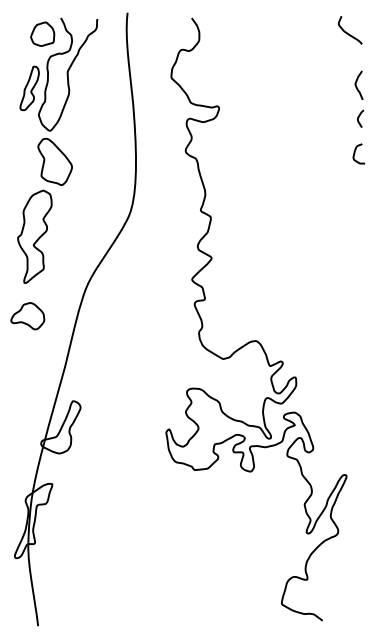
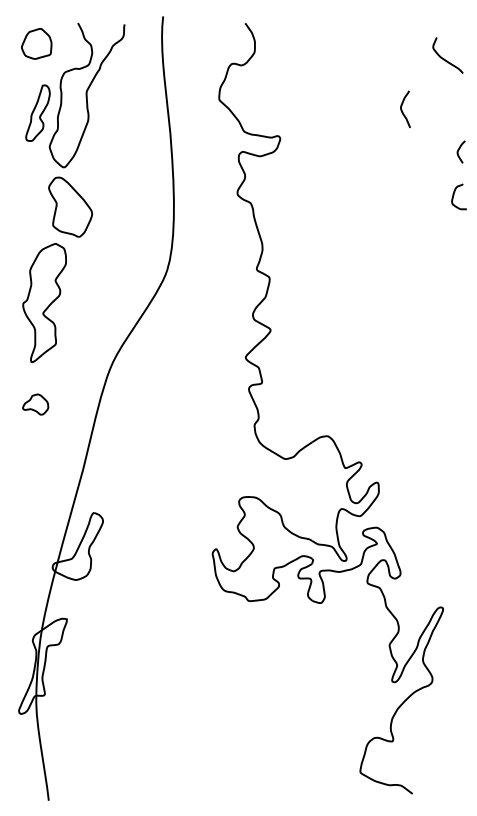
part: (42, 33) -> (36, 42), moved
curve: (349, 33) -> (446, 59), moved
curve: (357, 86) -> (403, 110), moved
part: (27, 316) -> (35, 404), size x0.6

